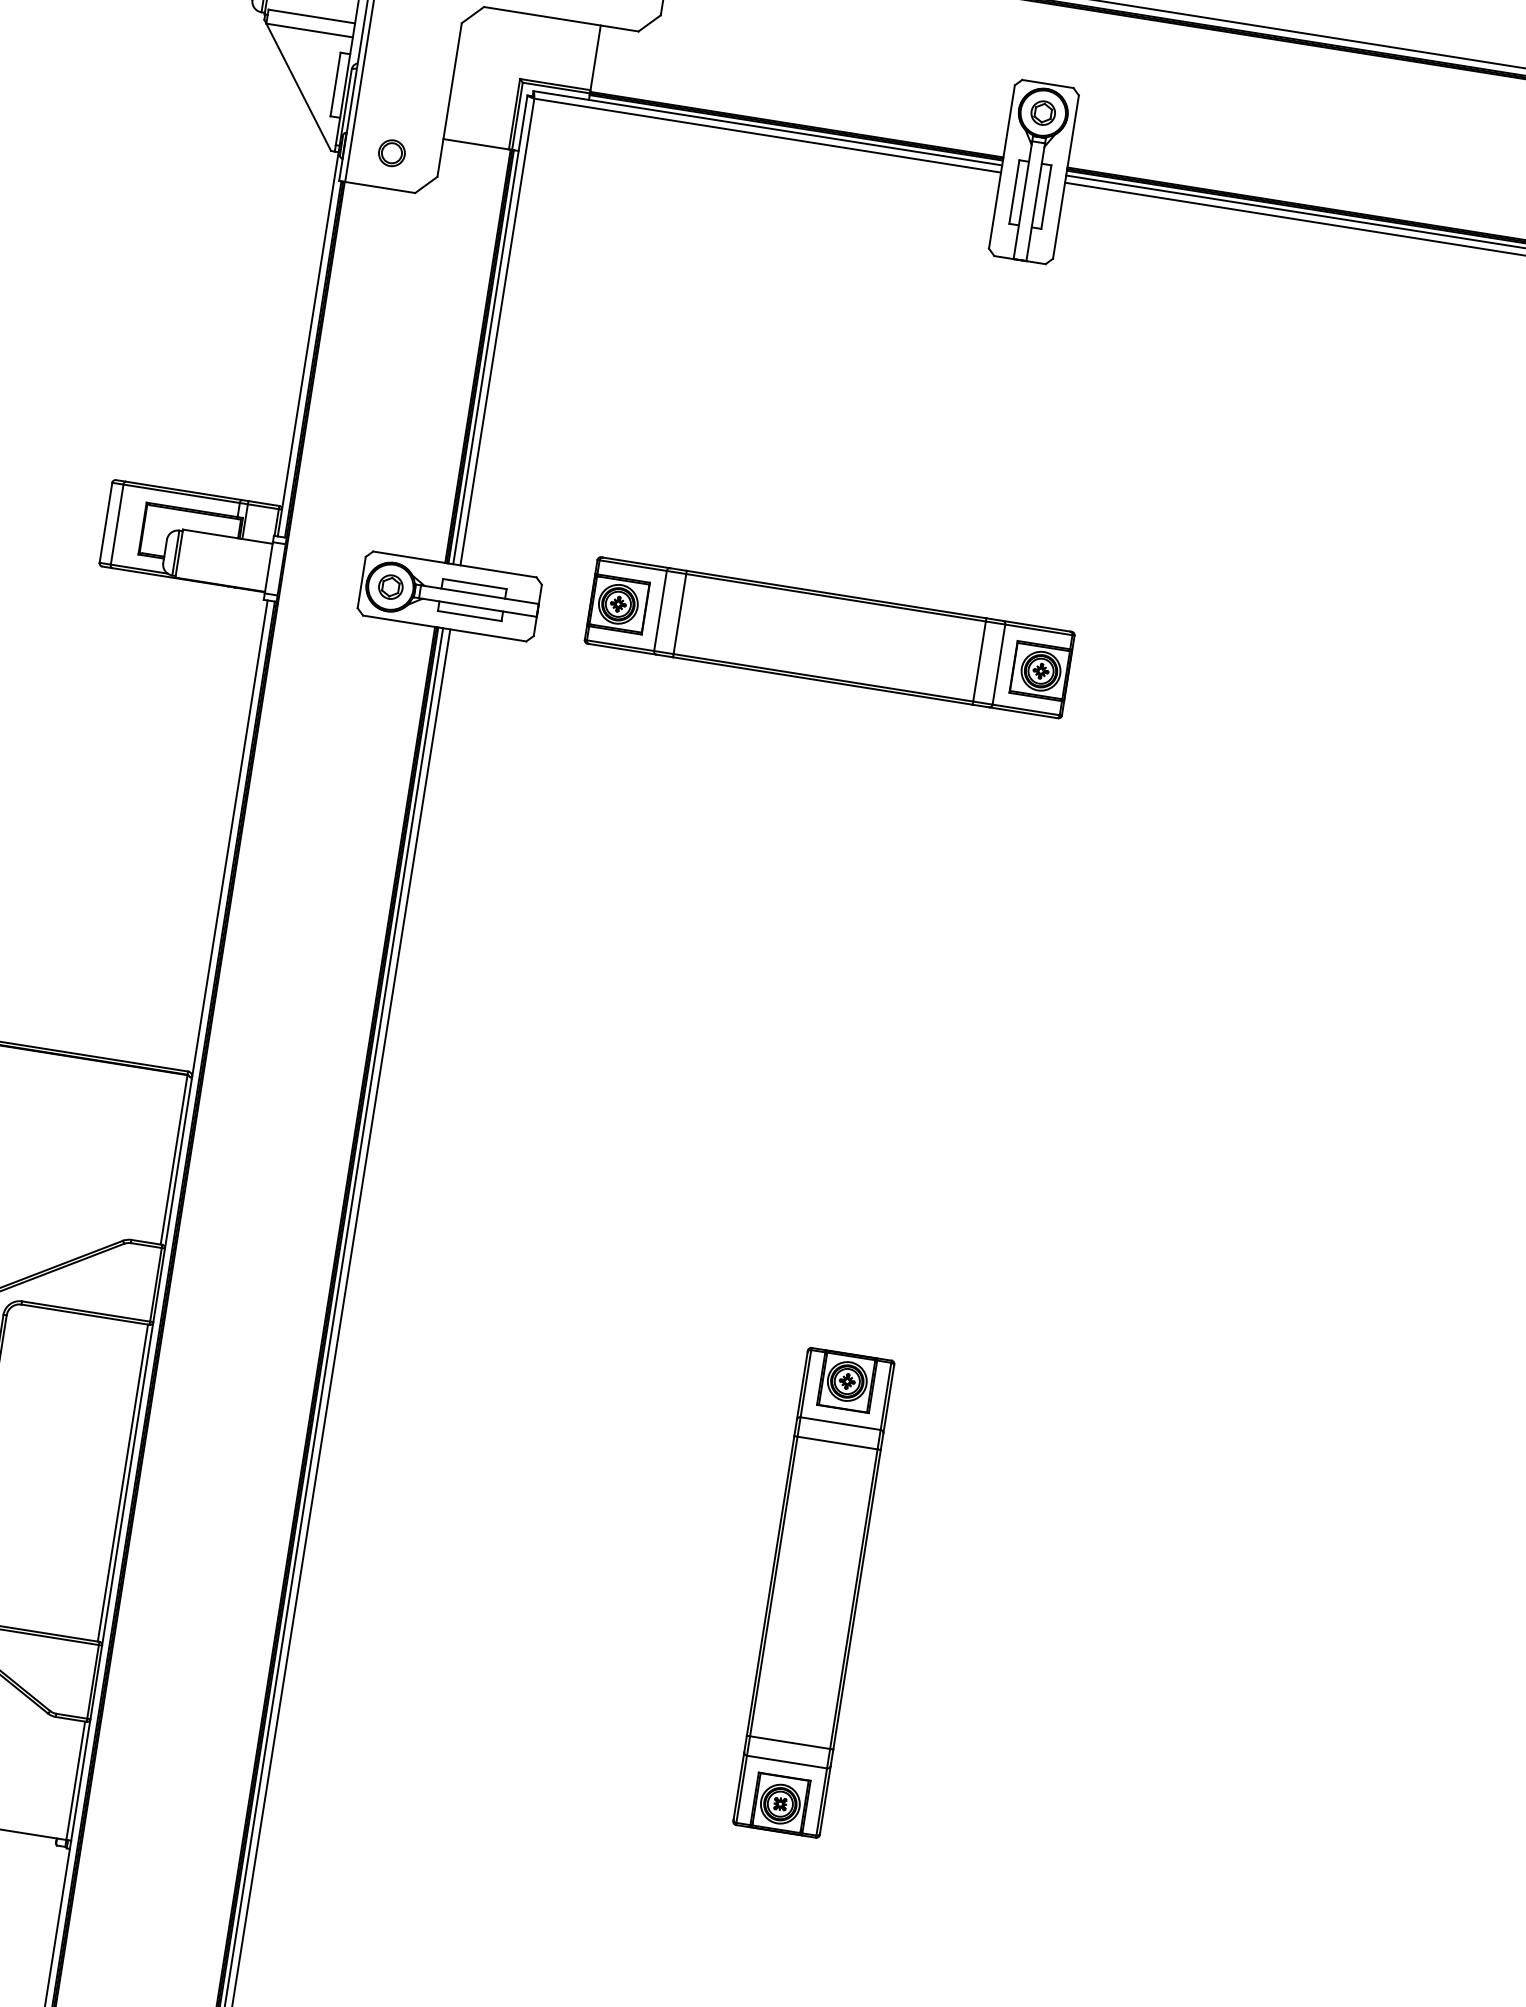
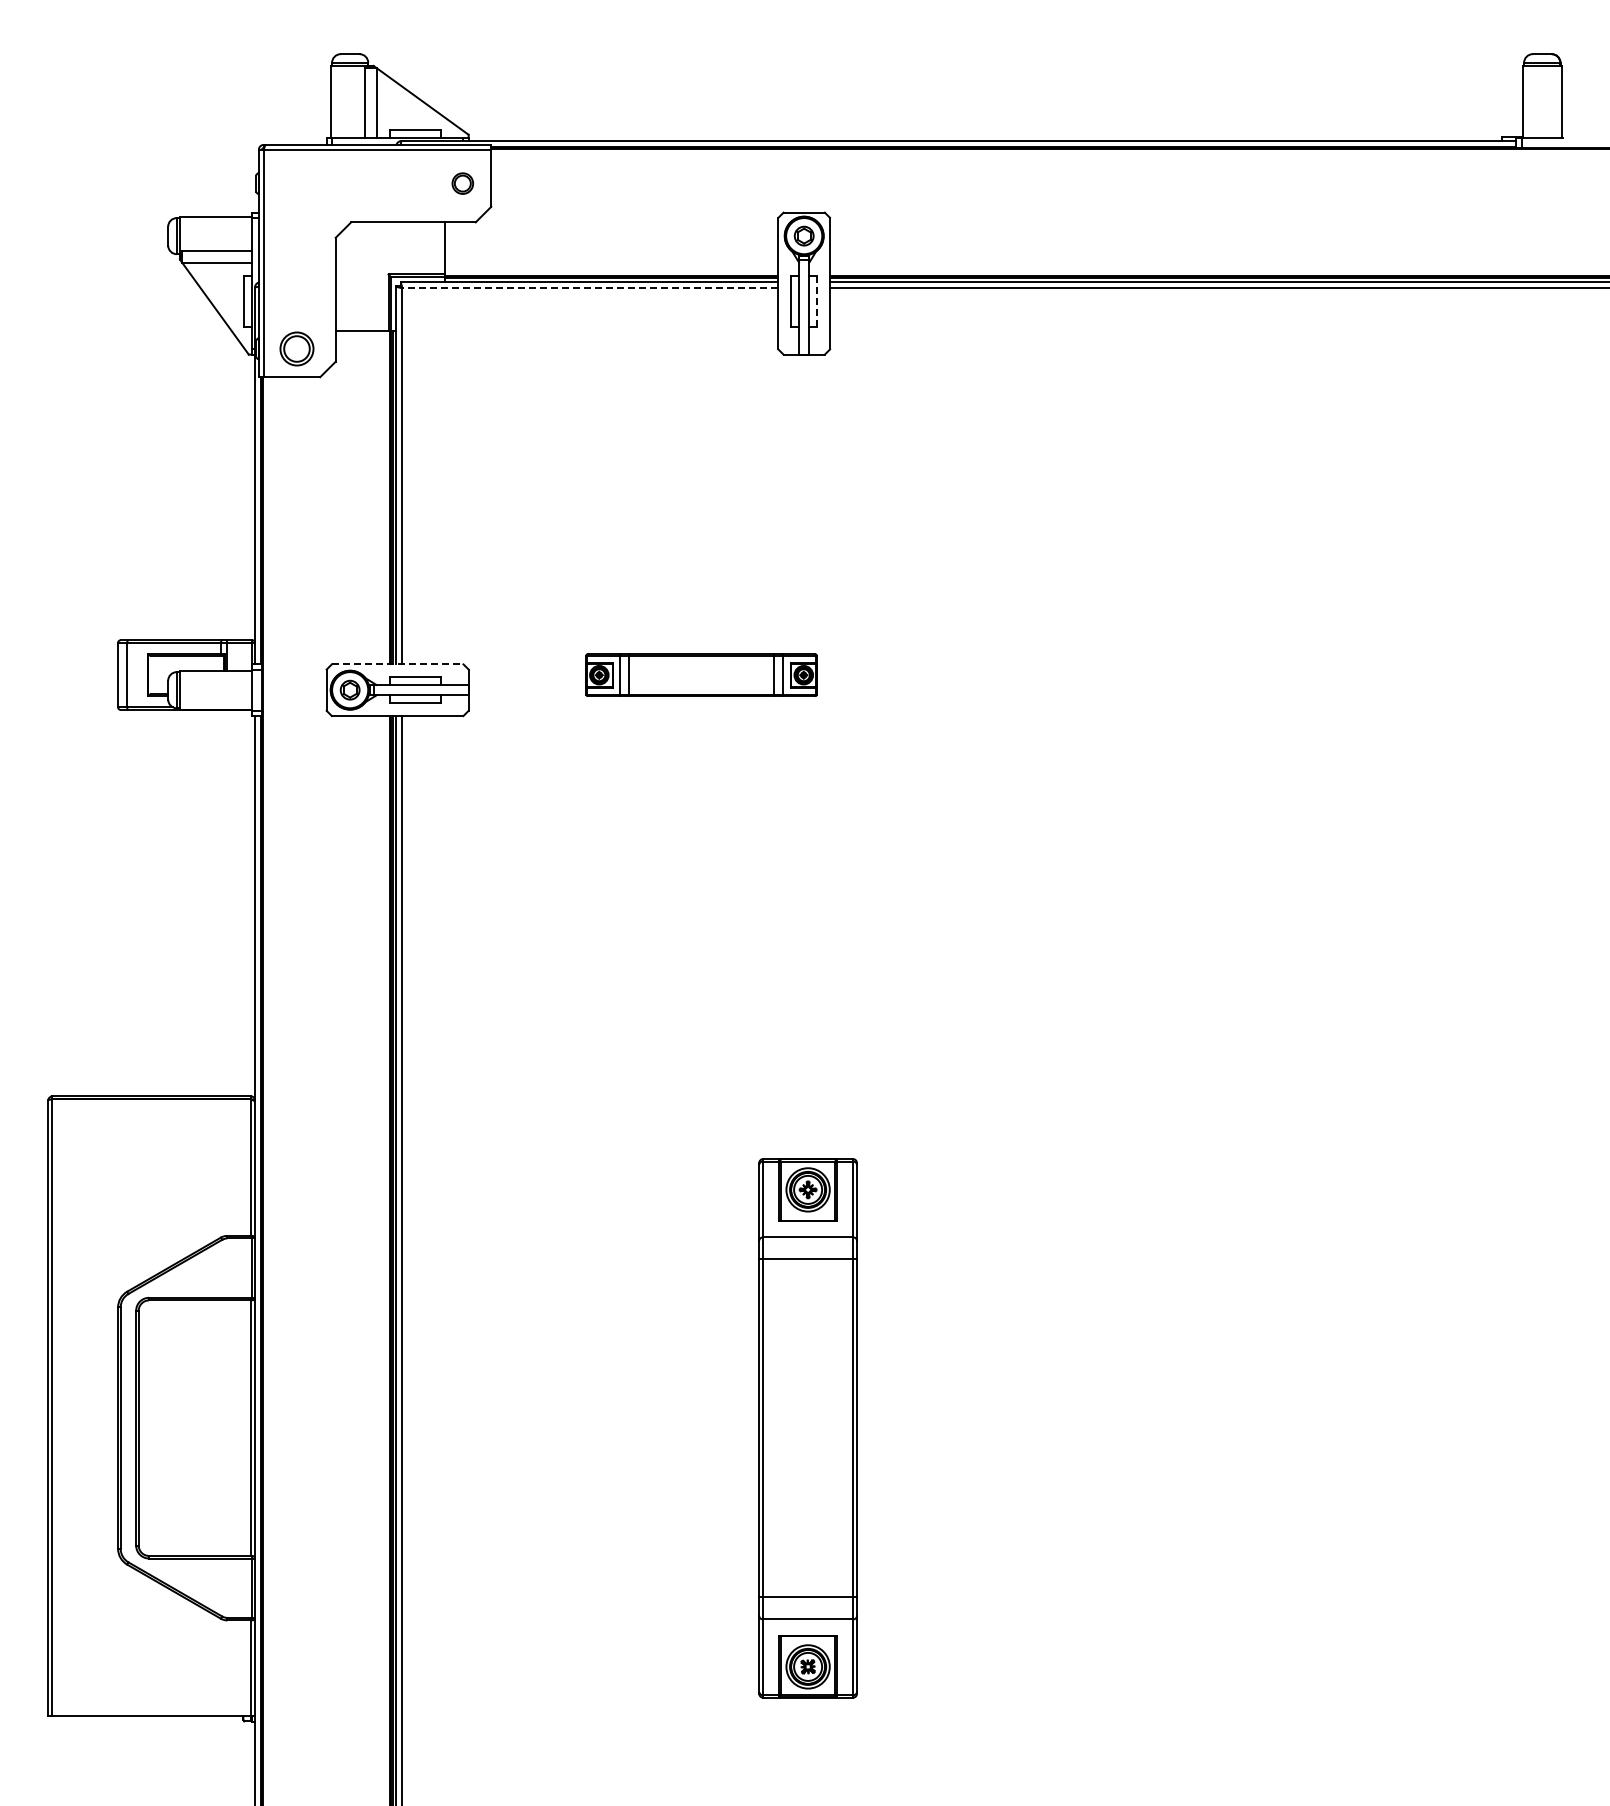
line: (766, 135) -> (589, 288), solid -> dashed
part: (391, 152) -> (296, 348), size x1.6
line: (1046, 196) -> (817, 301), solid -> dashed
line: (454, 564) -> (397, 664), solid -> dashed
part: (829, 636) -> (701, 674), size x0.6
part: (813, 1592) -> (807, 1428), size x1.4

